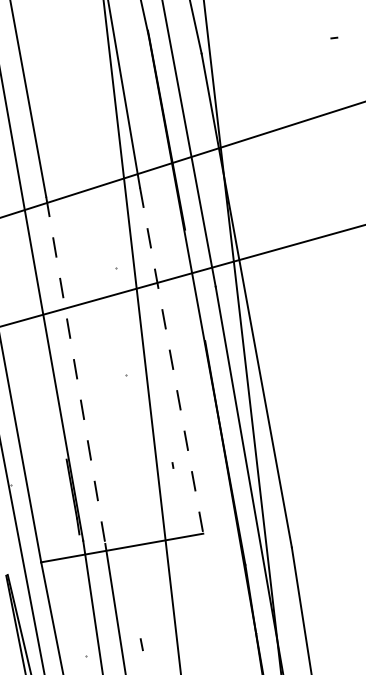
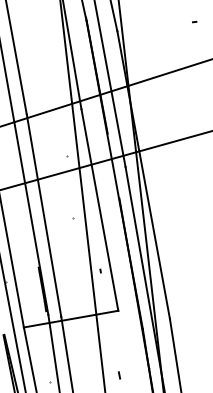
line: (170, 361) -> (99, 210), dashed -> solid
line: (76, 370) -> (44, 215), dashed -> solid
line: (141, 644) -> (119, 375), moved

